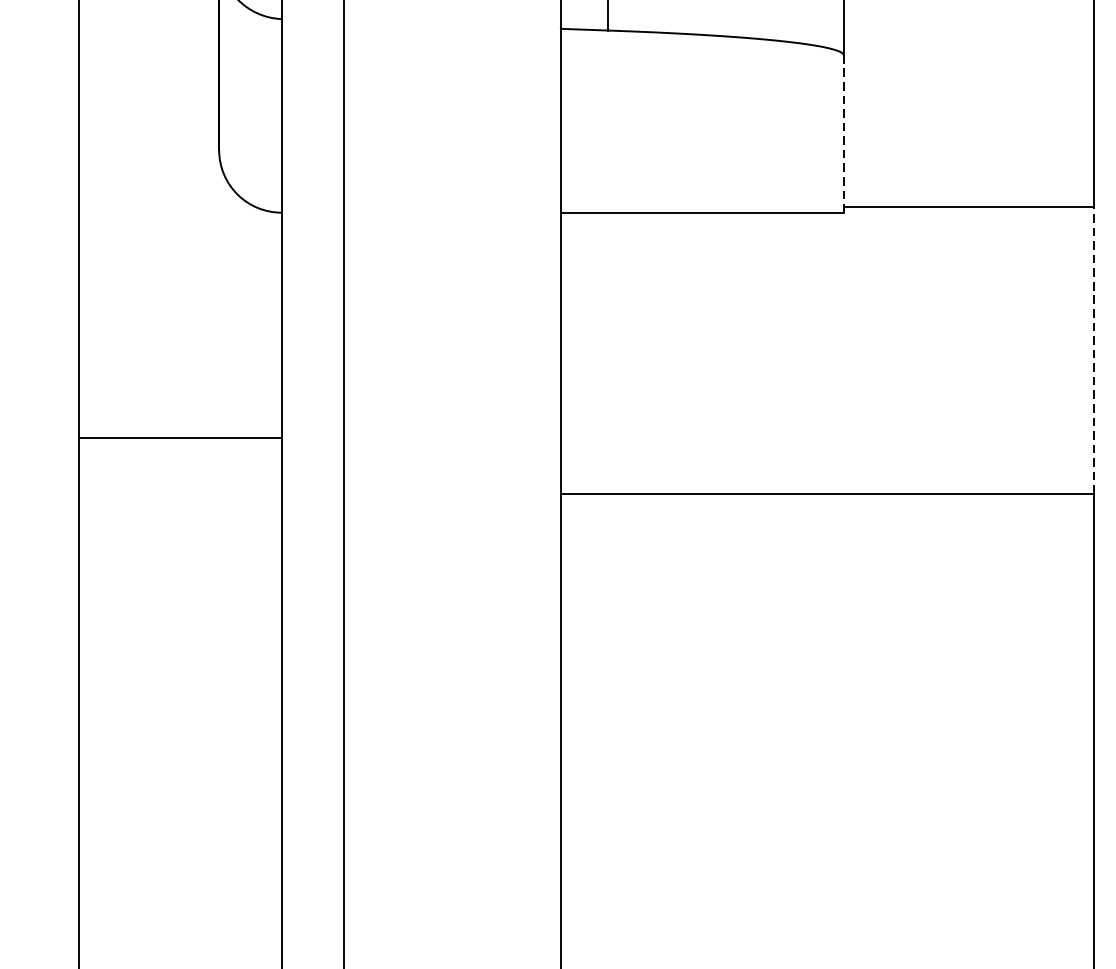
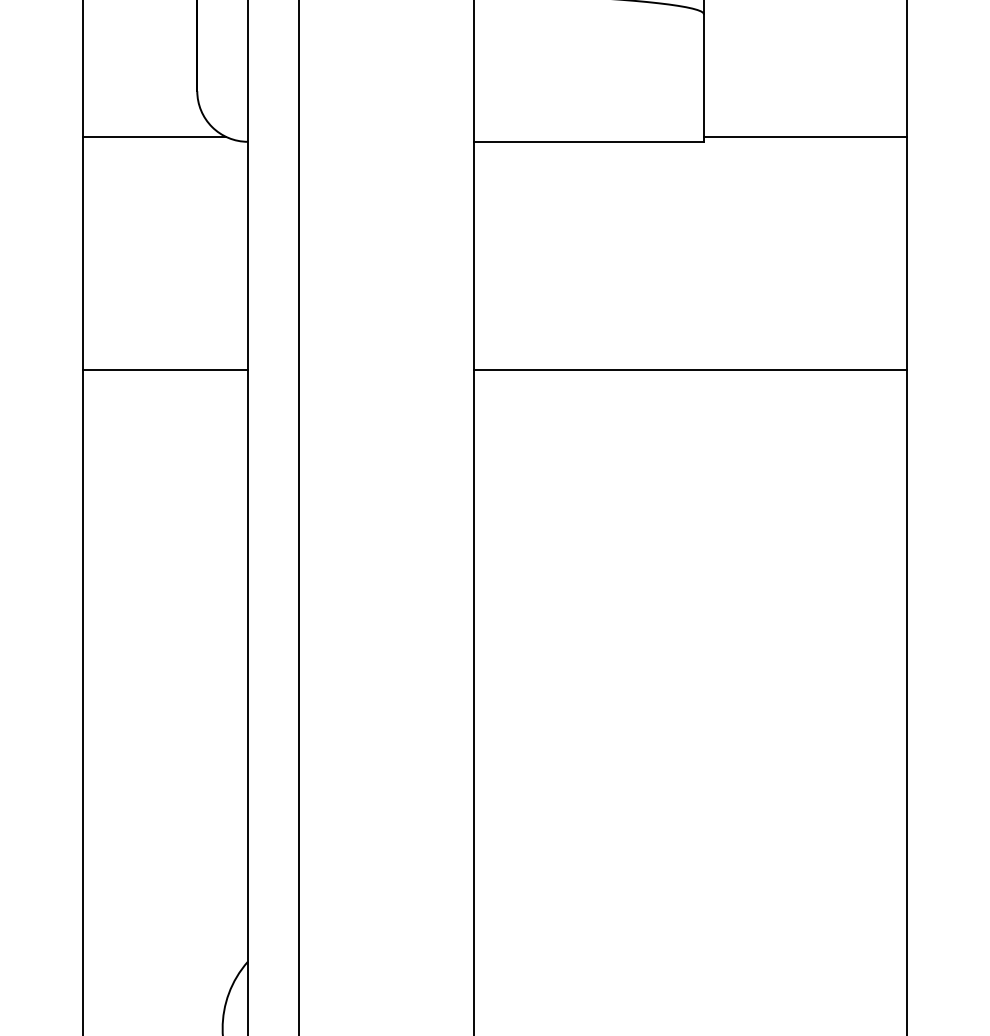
line: (844, 134) -> (704, 78), dashed -> solid
line: (166, 206) -> (154, 136), added
line: (1093, 350) -> (906, 253), dashed -> solid
line: (179, 437) -> (165, 369), moved

